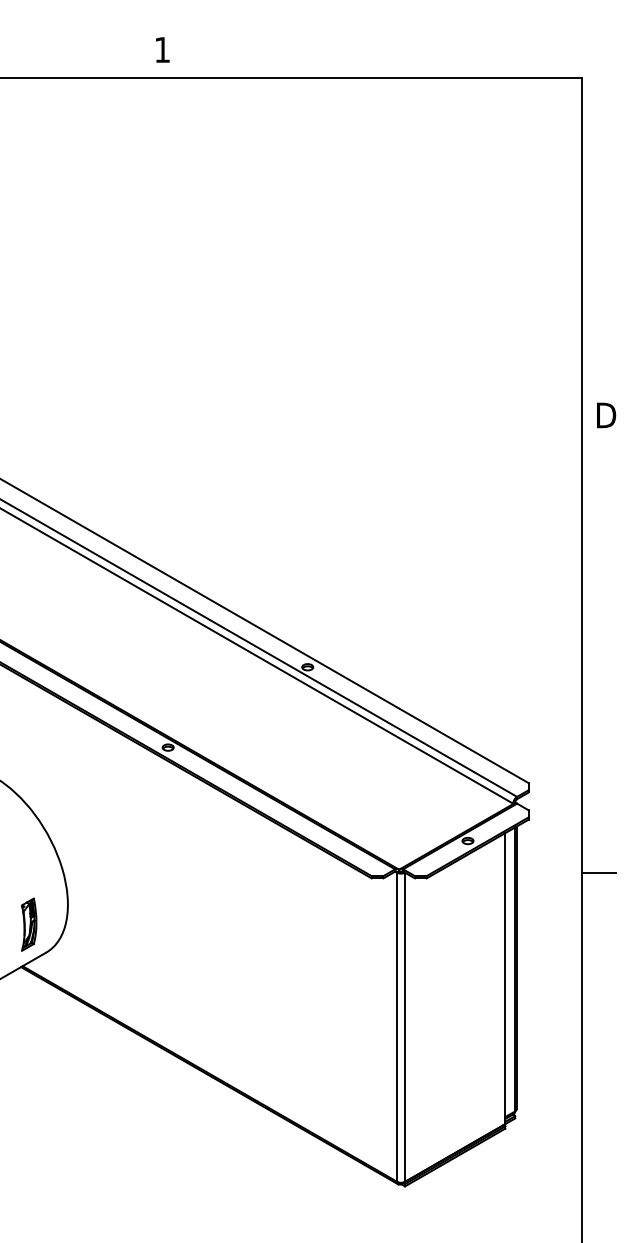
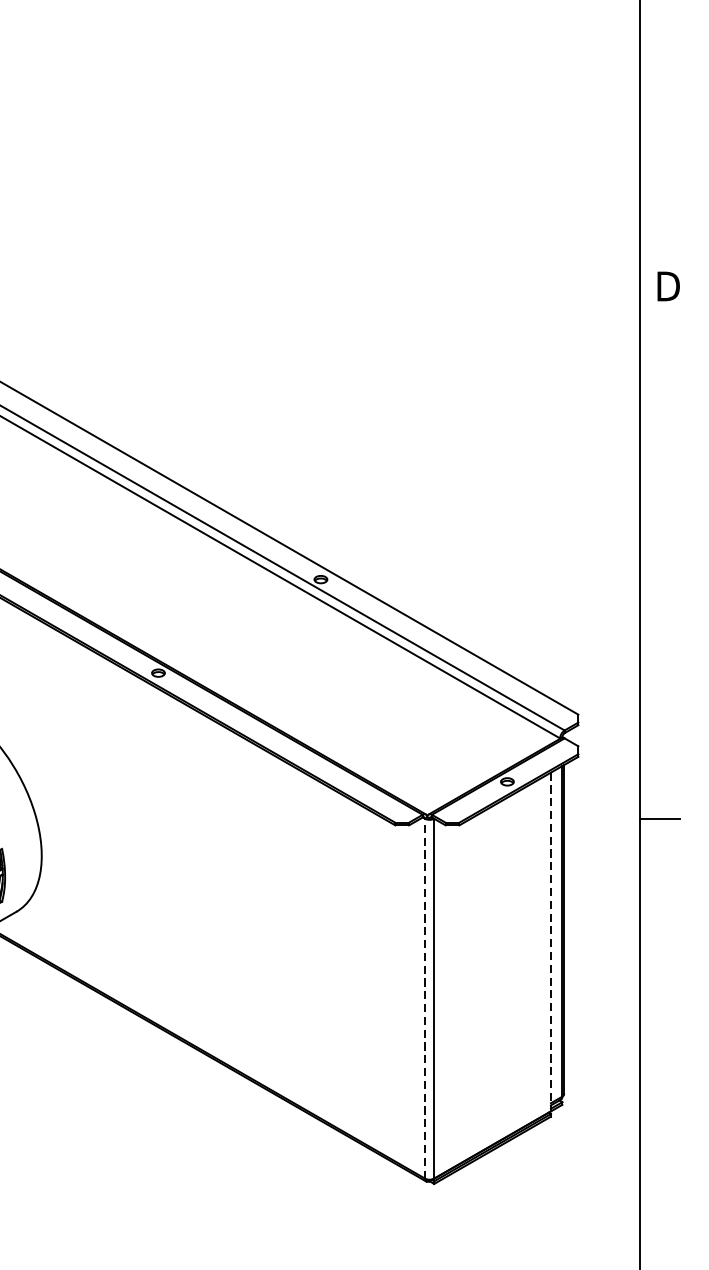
line: (505, 978) -> (551, 941), solid -> dashed
line: (397, 1027) -> (425, 998), solid -> dashed

